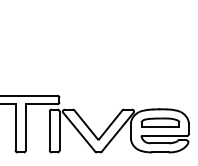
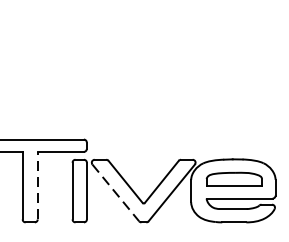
line: (25, 126) -> (37, 184), solid -> dashed
line: (79, 132) -> (116, 193), solid -> dashed

